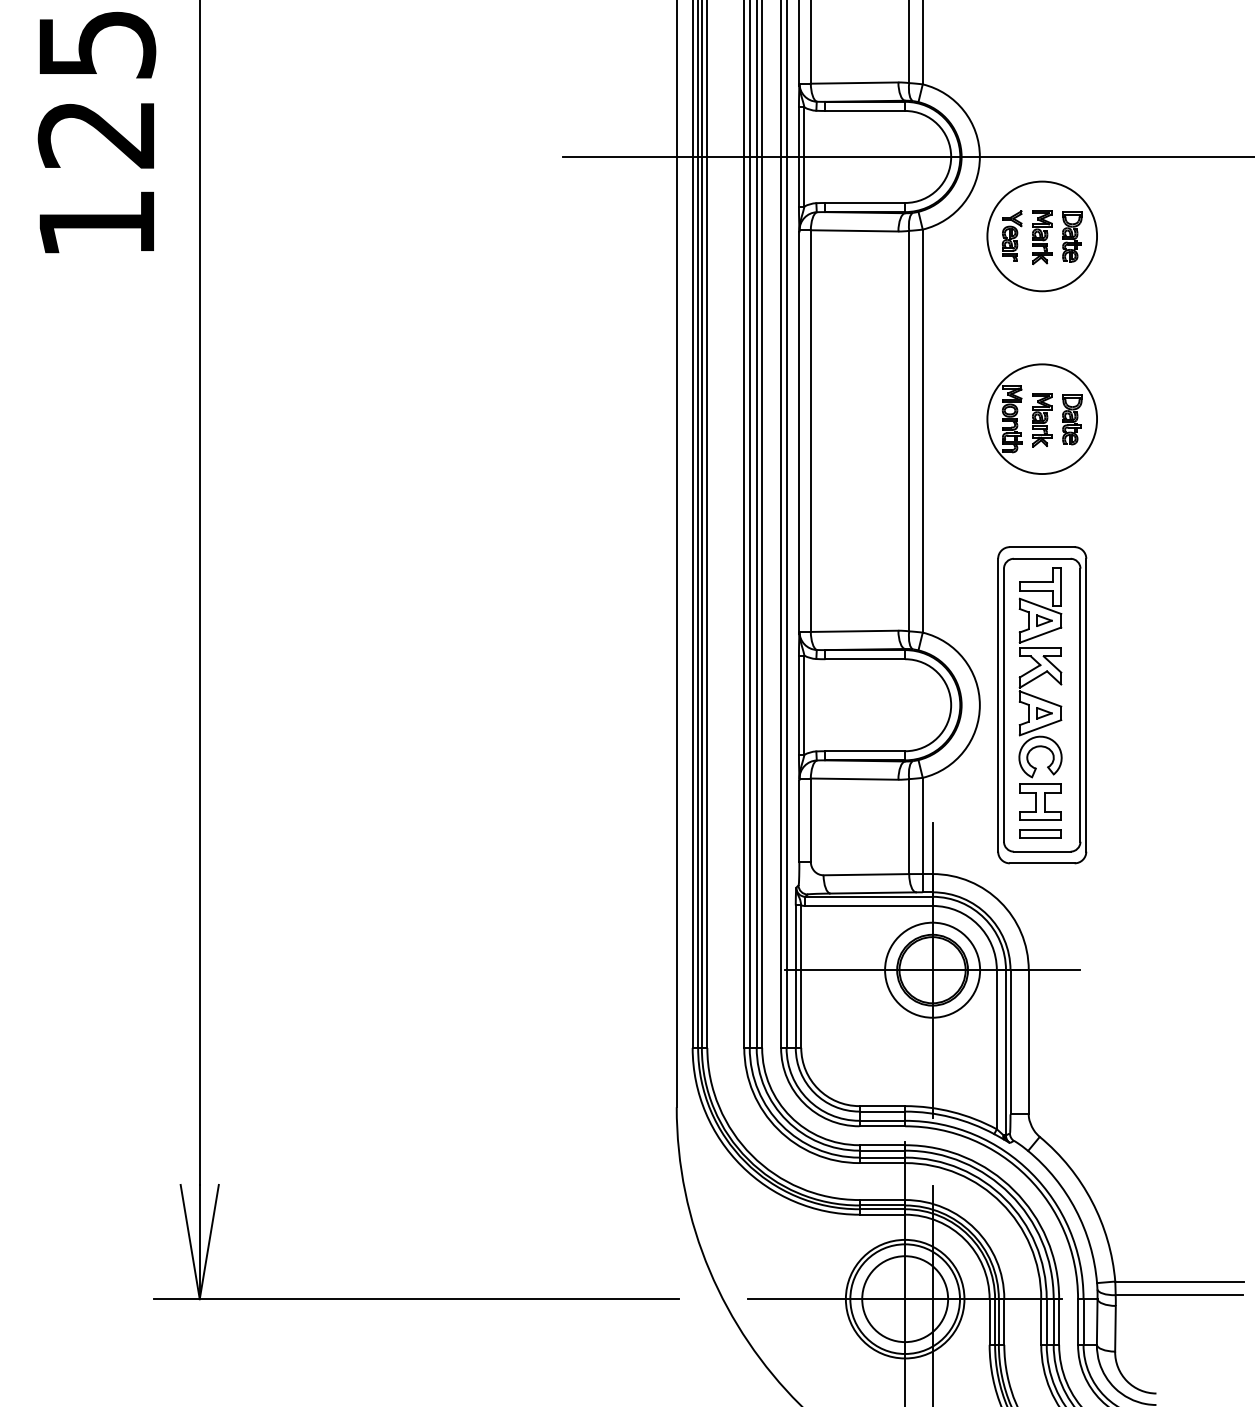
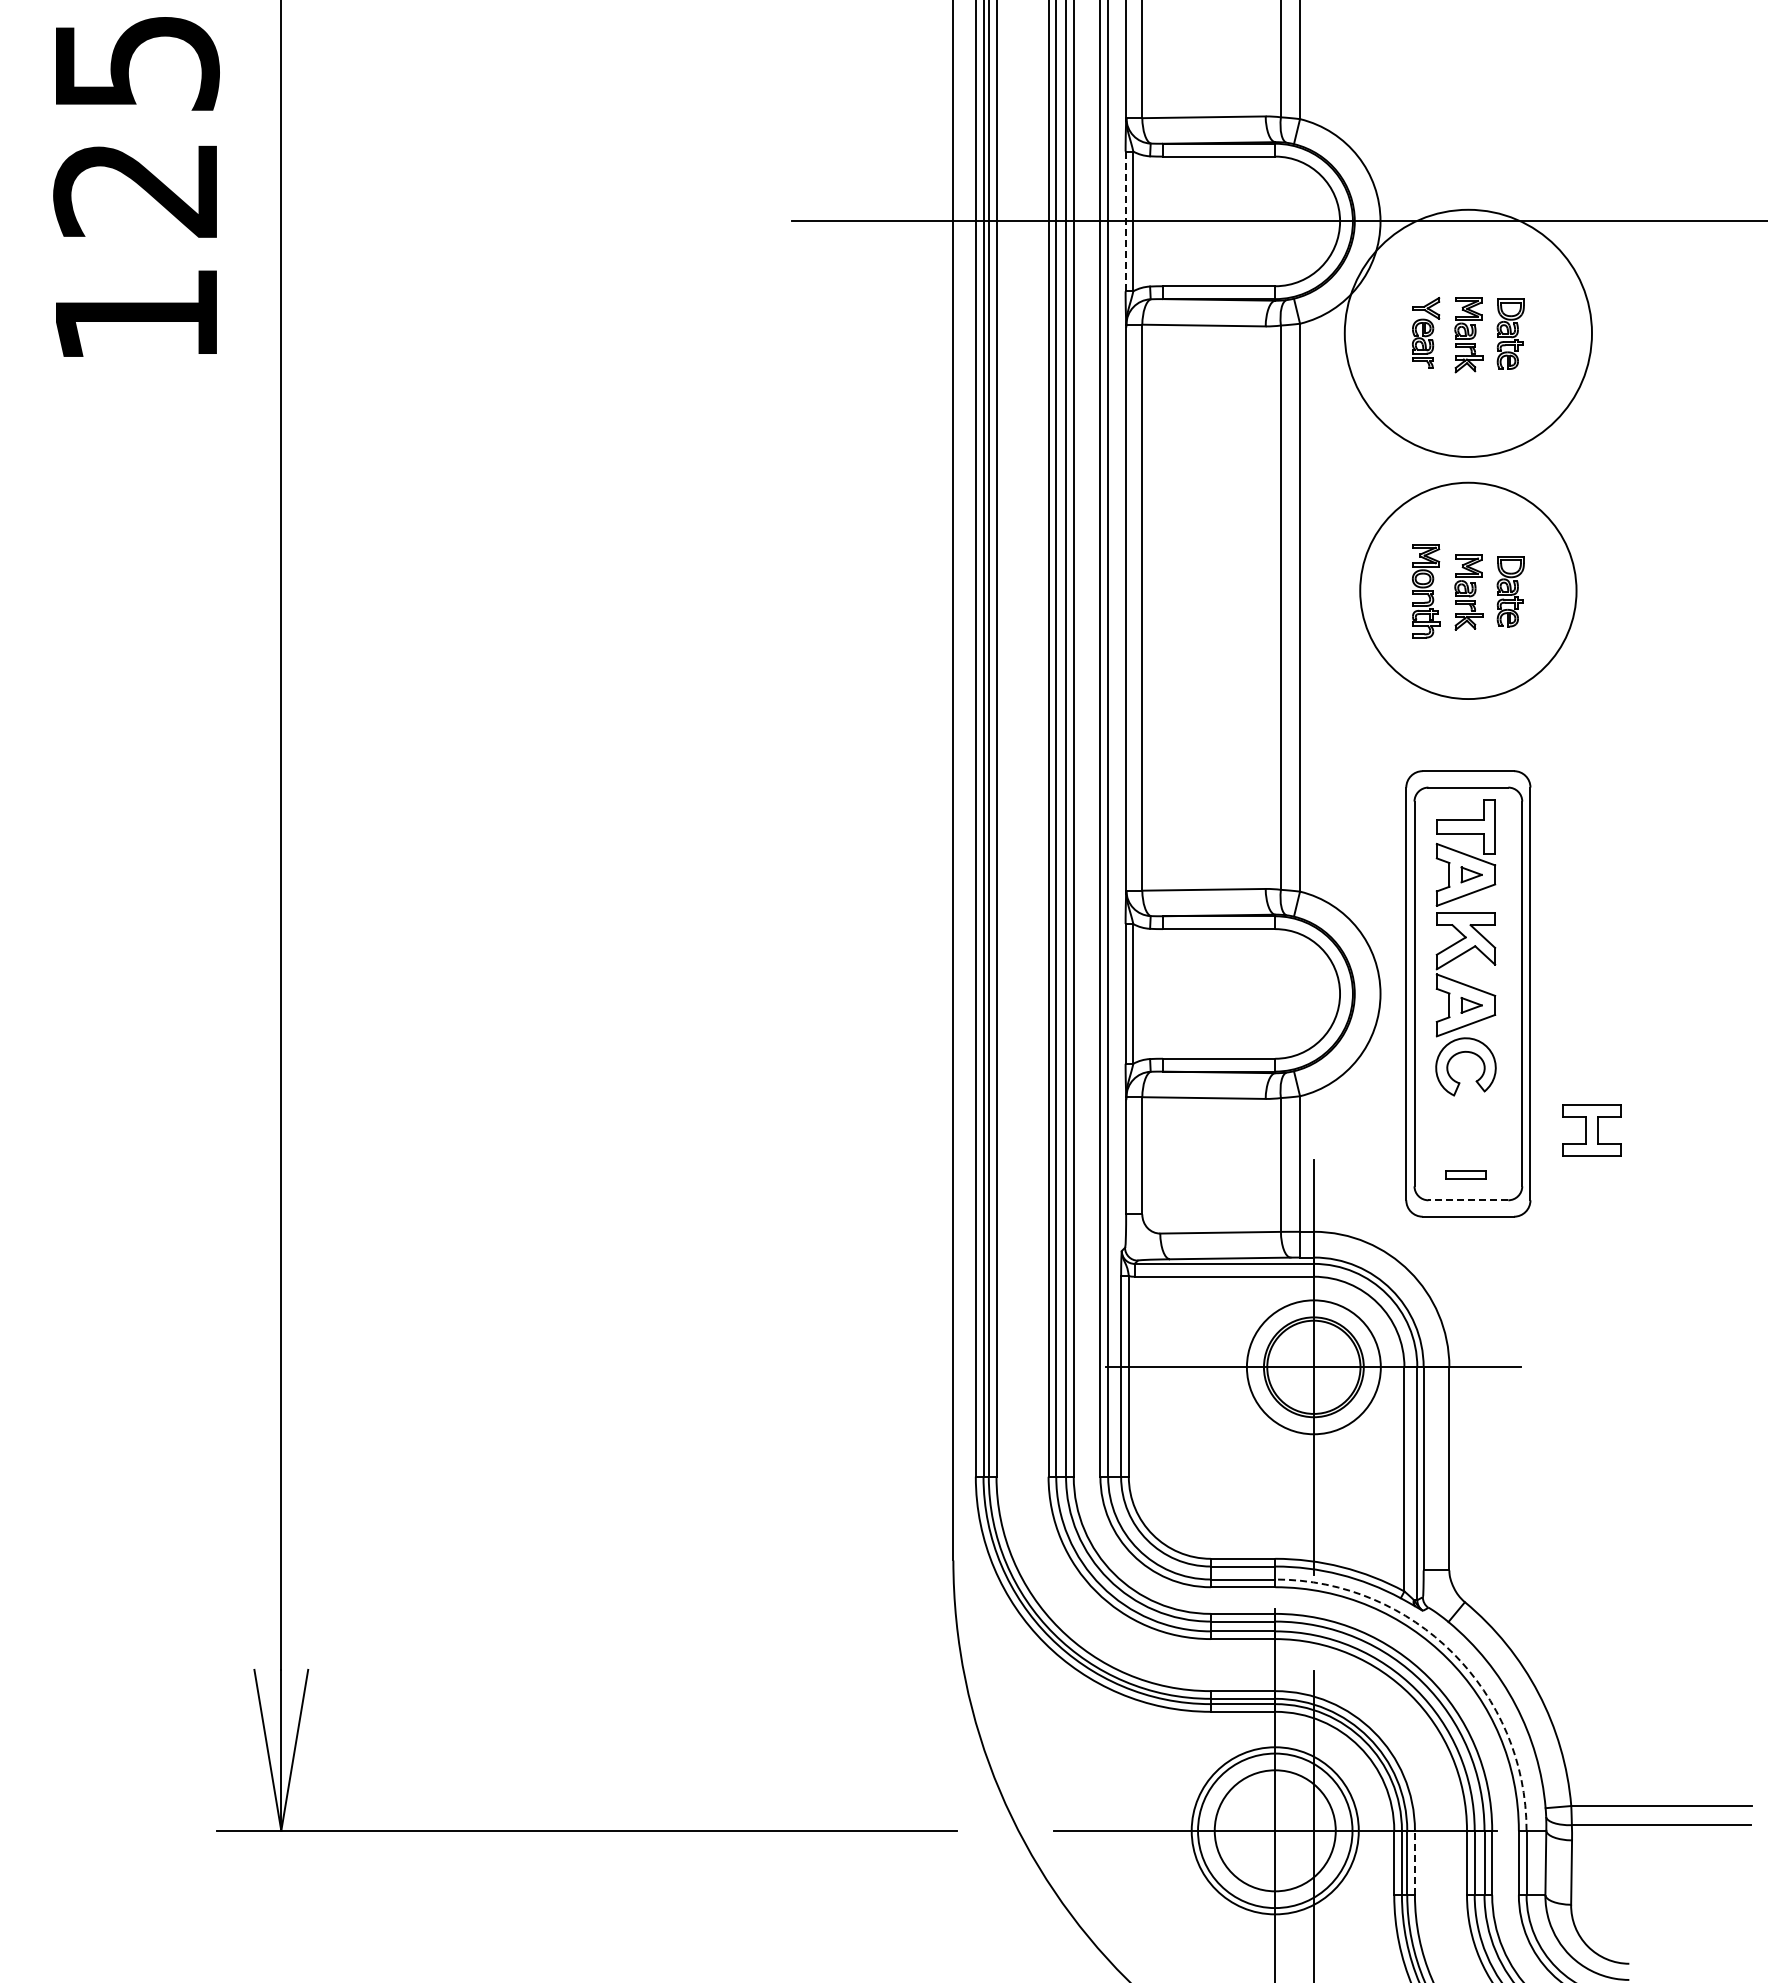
line: (798, 157) -> (1125, 221), solid -> dashed
circle: (1042, 236) -> (1468, 333), size x1.6
circle: (1042, 418) -> (1468, 590), size x1.4
part: (1040, 802) -> (1591, 1130), moved
part: (1040, 833) -> (1465, 1174), size x0.7
line: (1042, 851) -> (1468, 1200), solid -> dashed
arc: (1030, 1173) -> (1452, 1653), solid -> dashed
line: (1003, 1321) -> (1414, 1862), solid -> dashed

